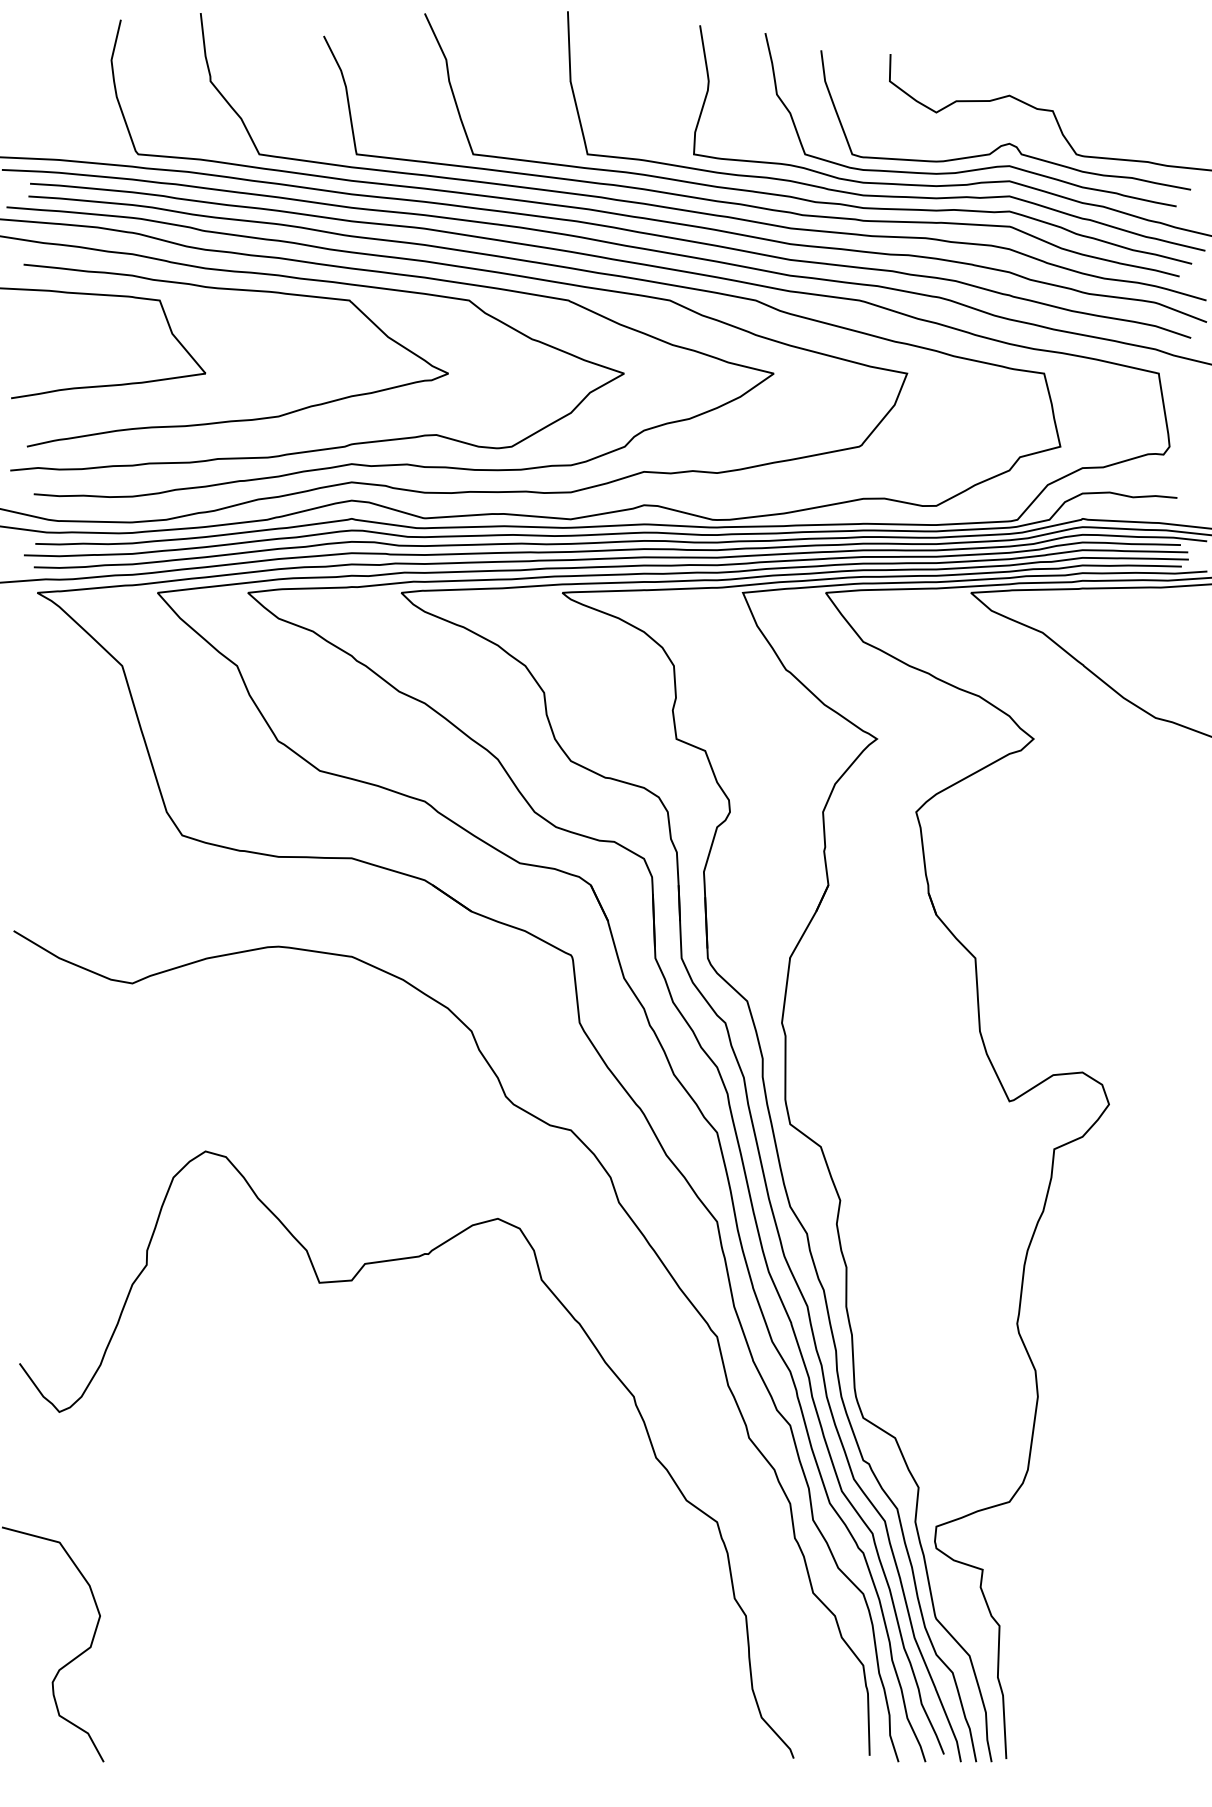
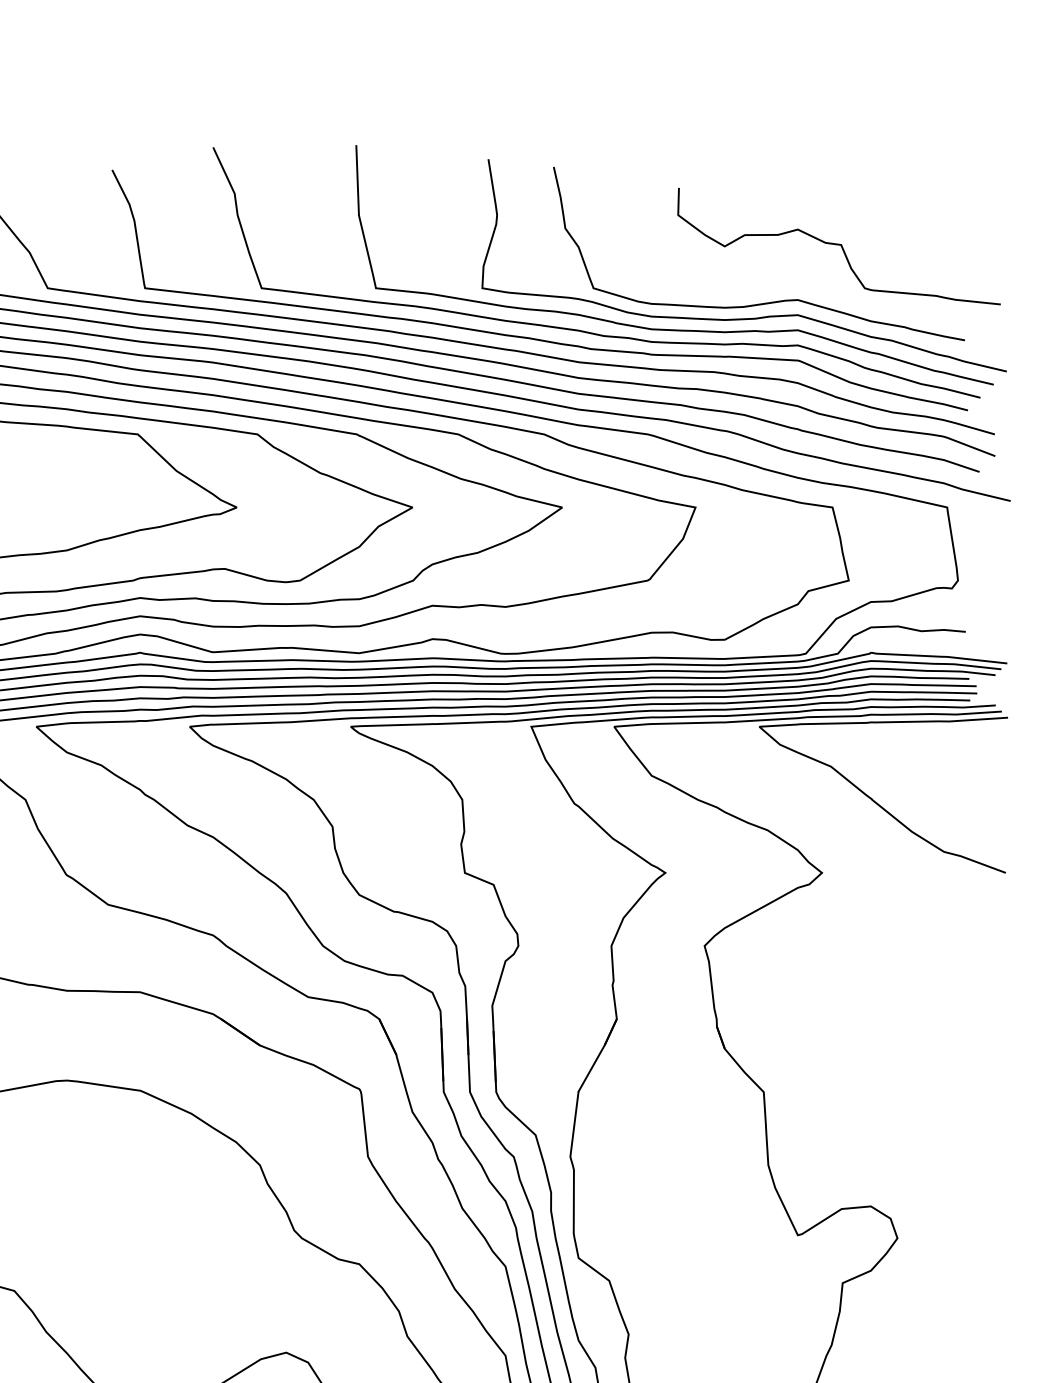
curve: (1009, 142) -> (797, 276), removed

